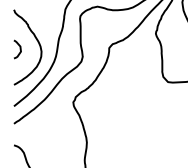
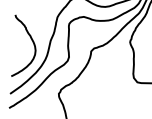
curve: (19, 49) -> (17, 47), removed

